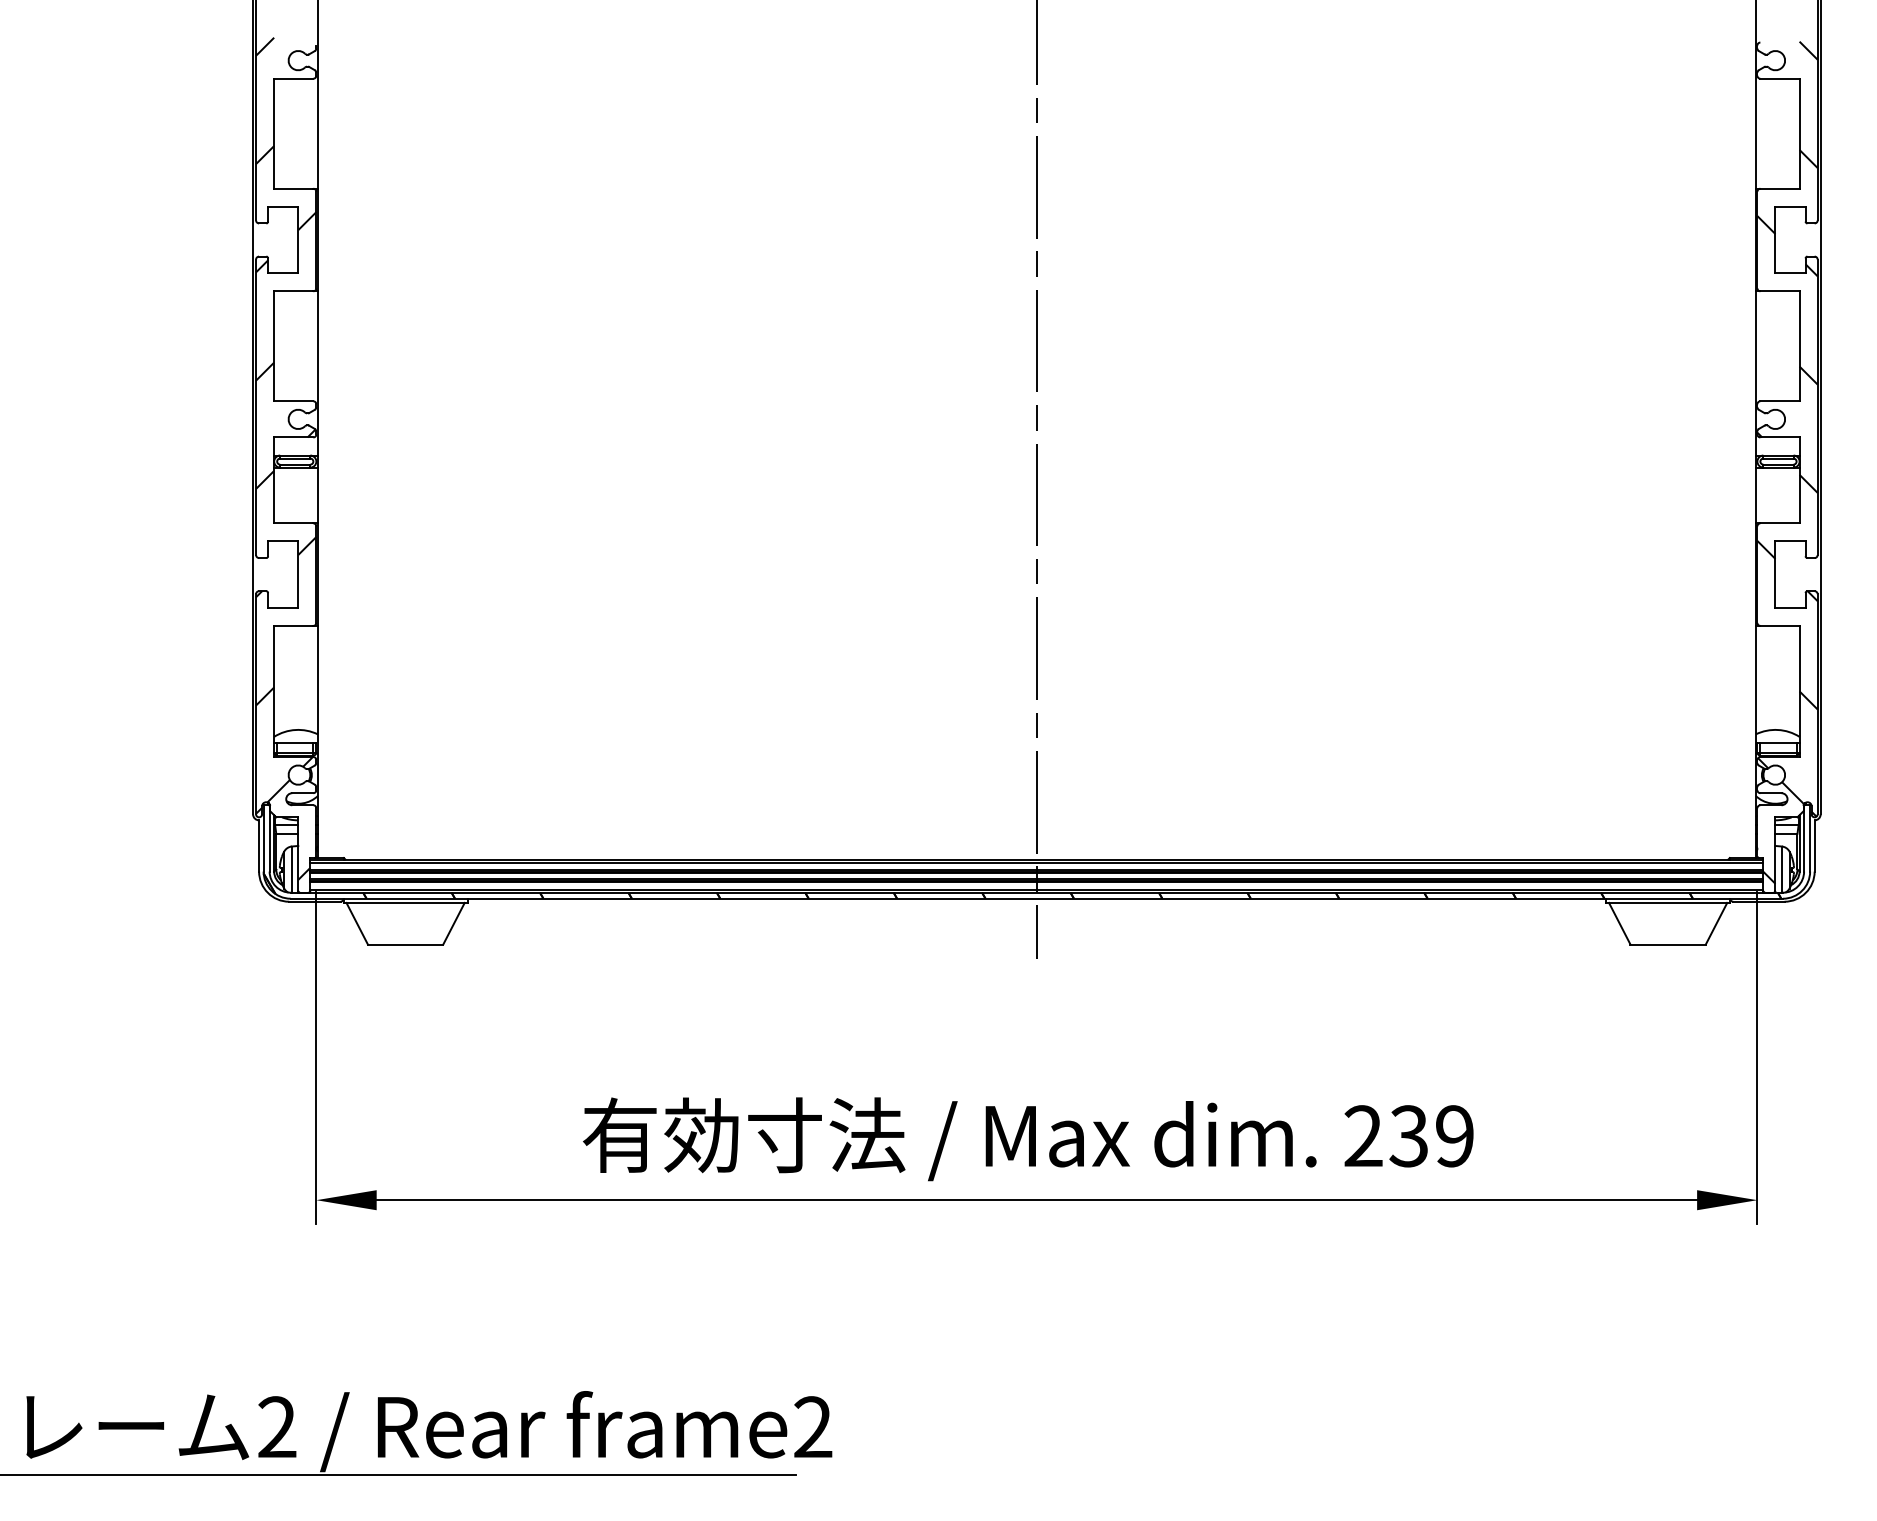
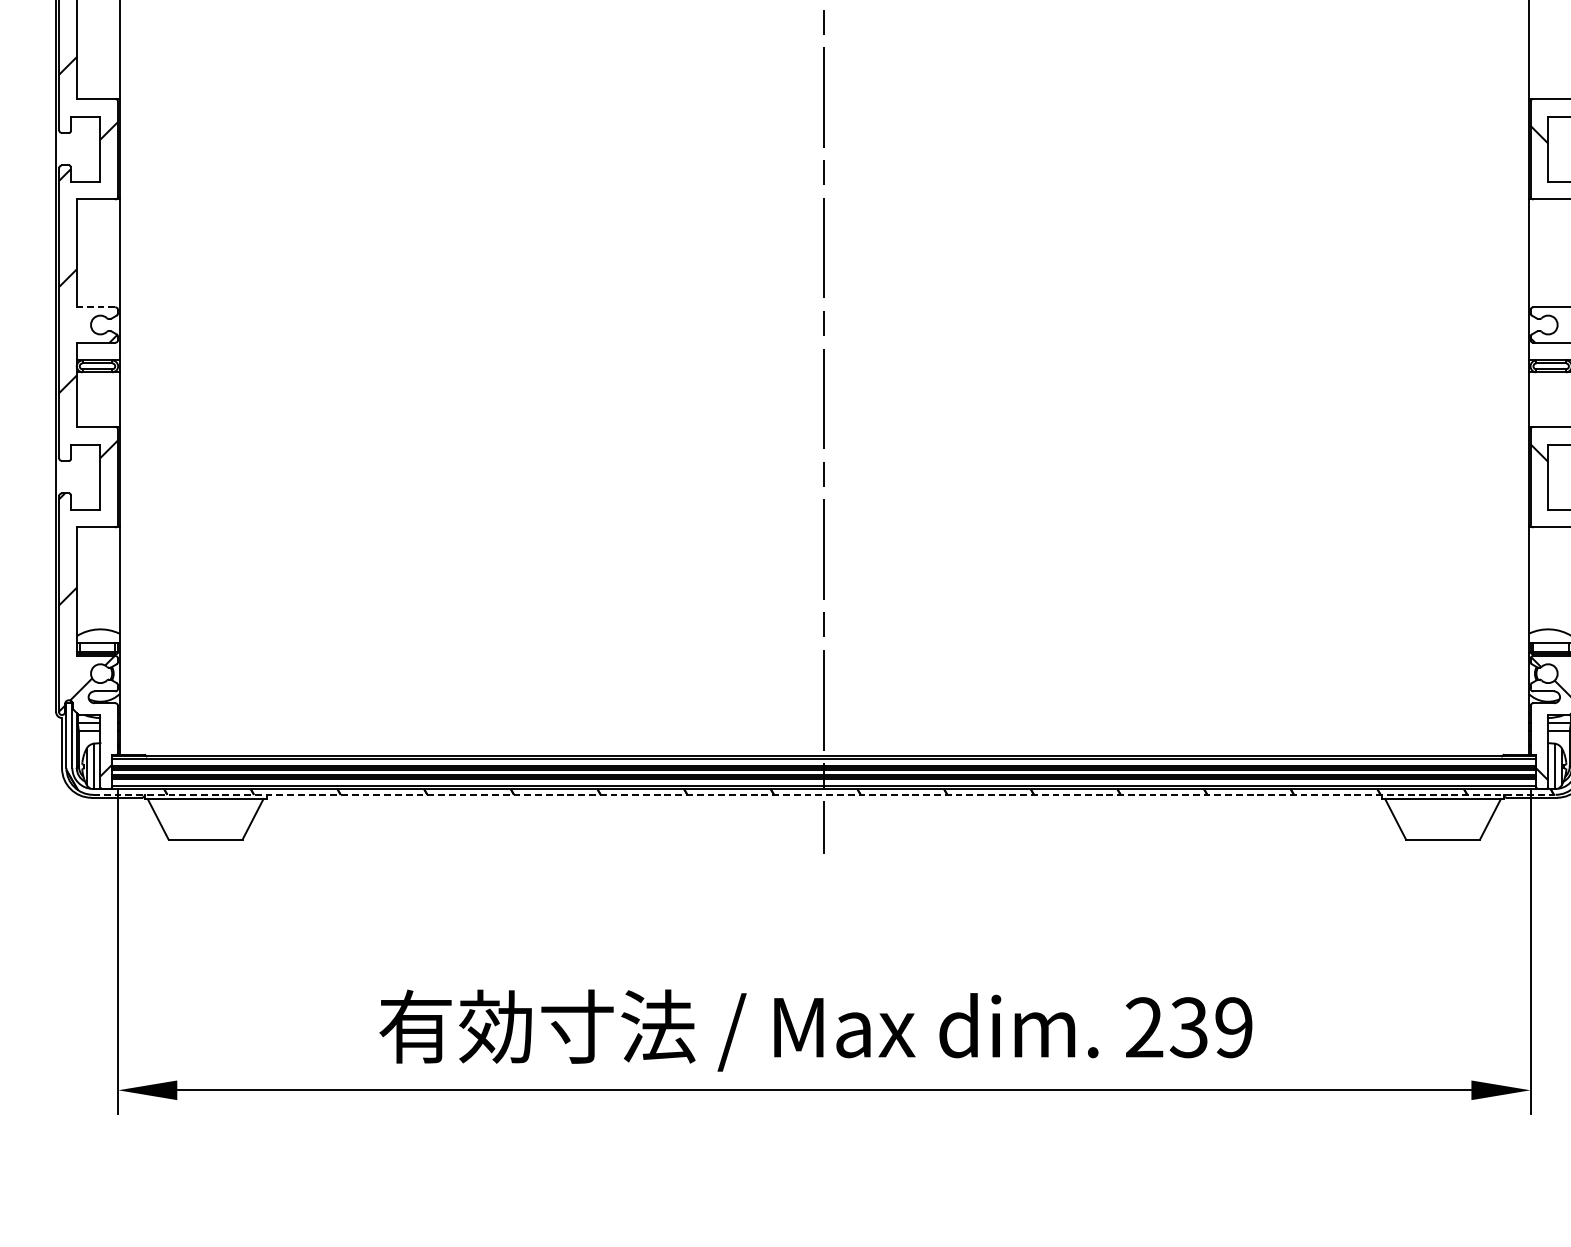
line: (293, 401) -> (95, 307), solid -> dashed
line: (1037, 898) -> (824, 794), solid -> dashed

